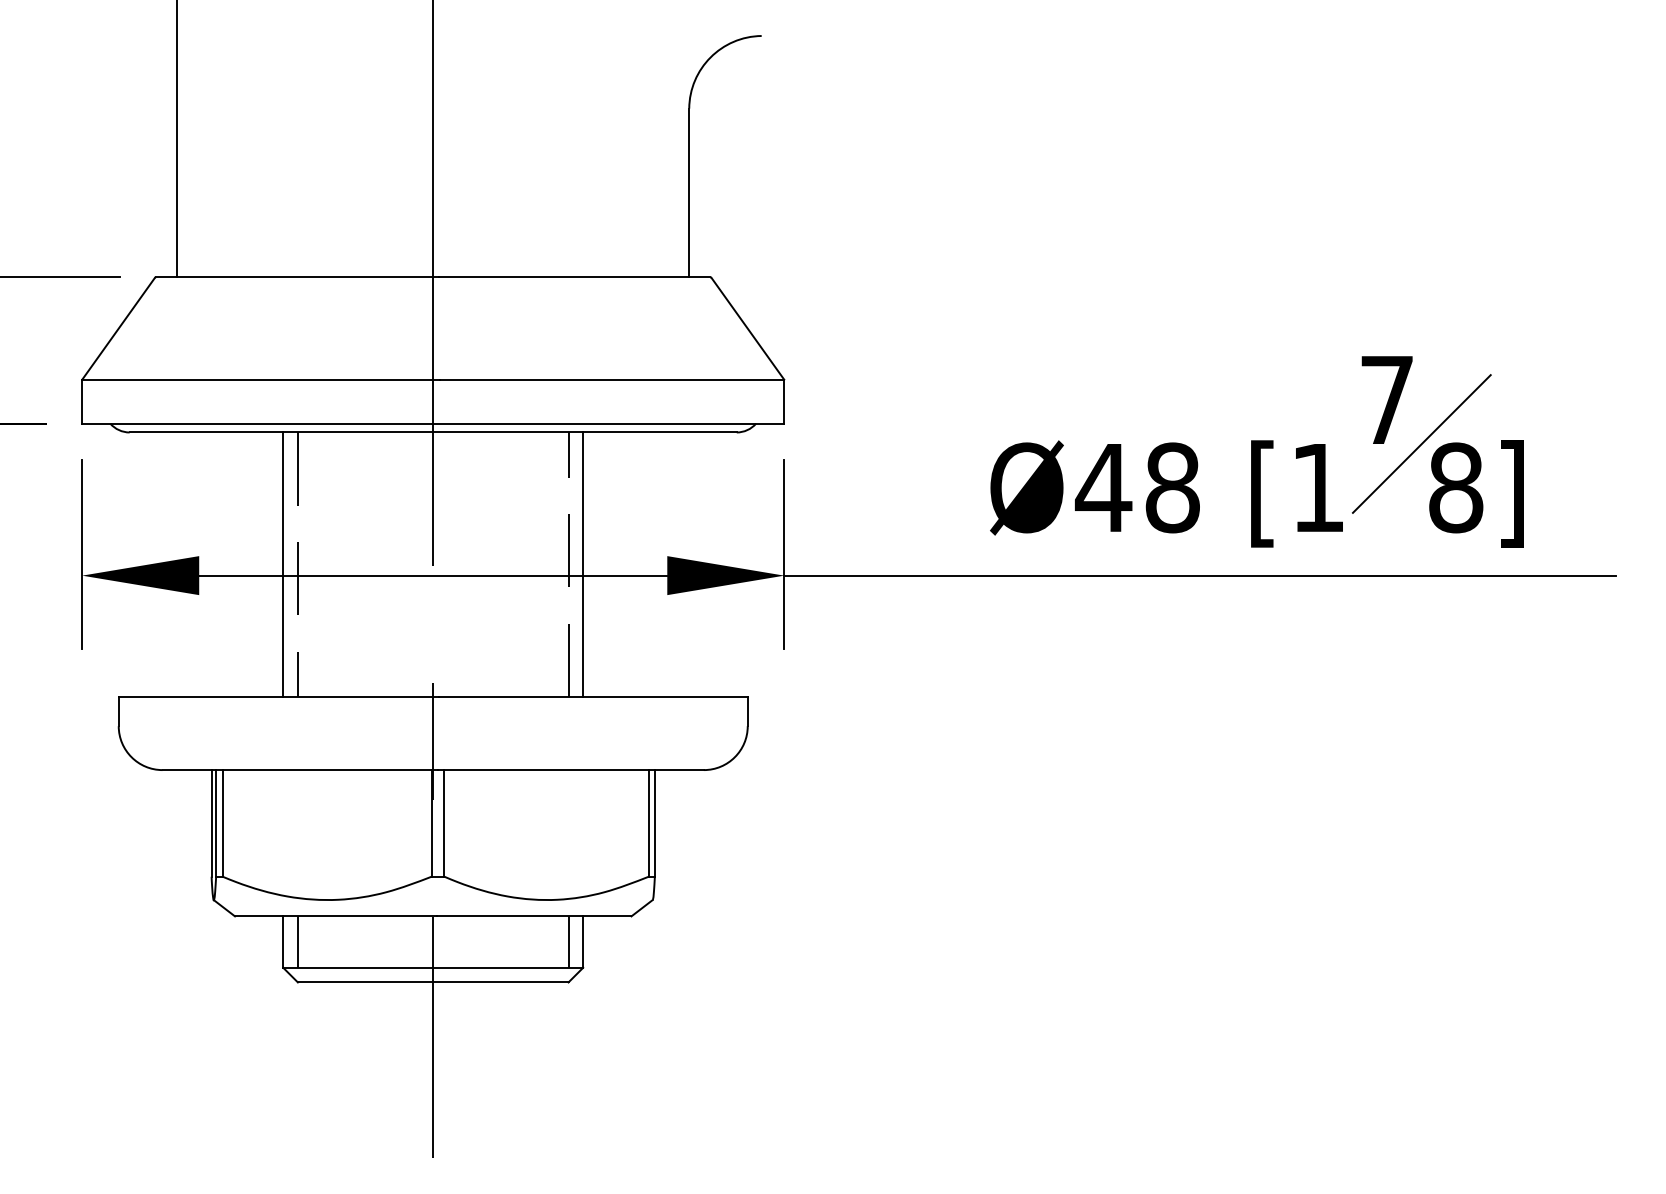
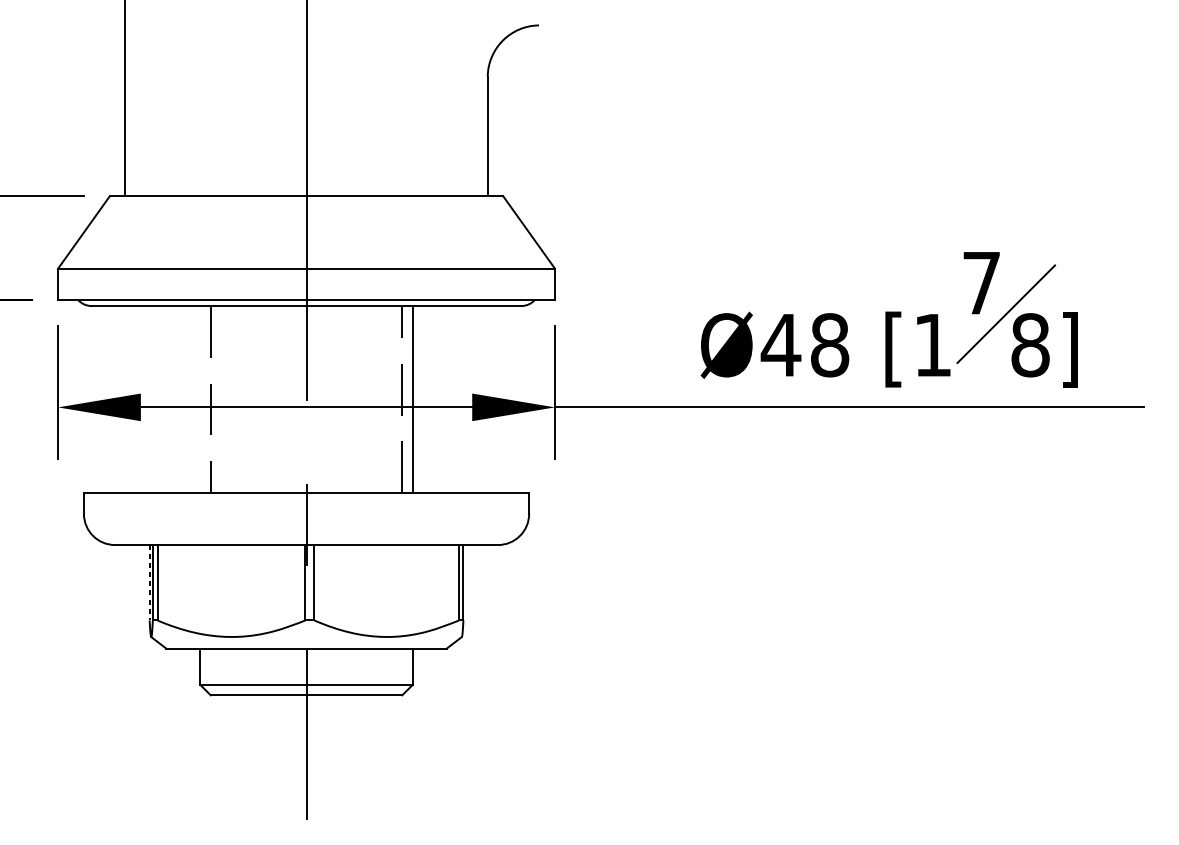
line: (283, 564) -> (200, 399), removed
line: (211, 823) -> (149, 582), solid -> dashed
line: (297, 941) -> (210, 666), removed
line: (568, 941) -> (402, 666), removed

